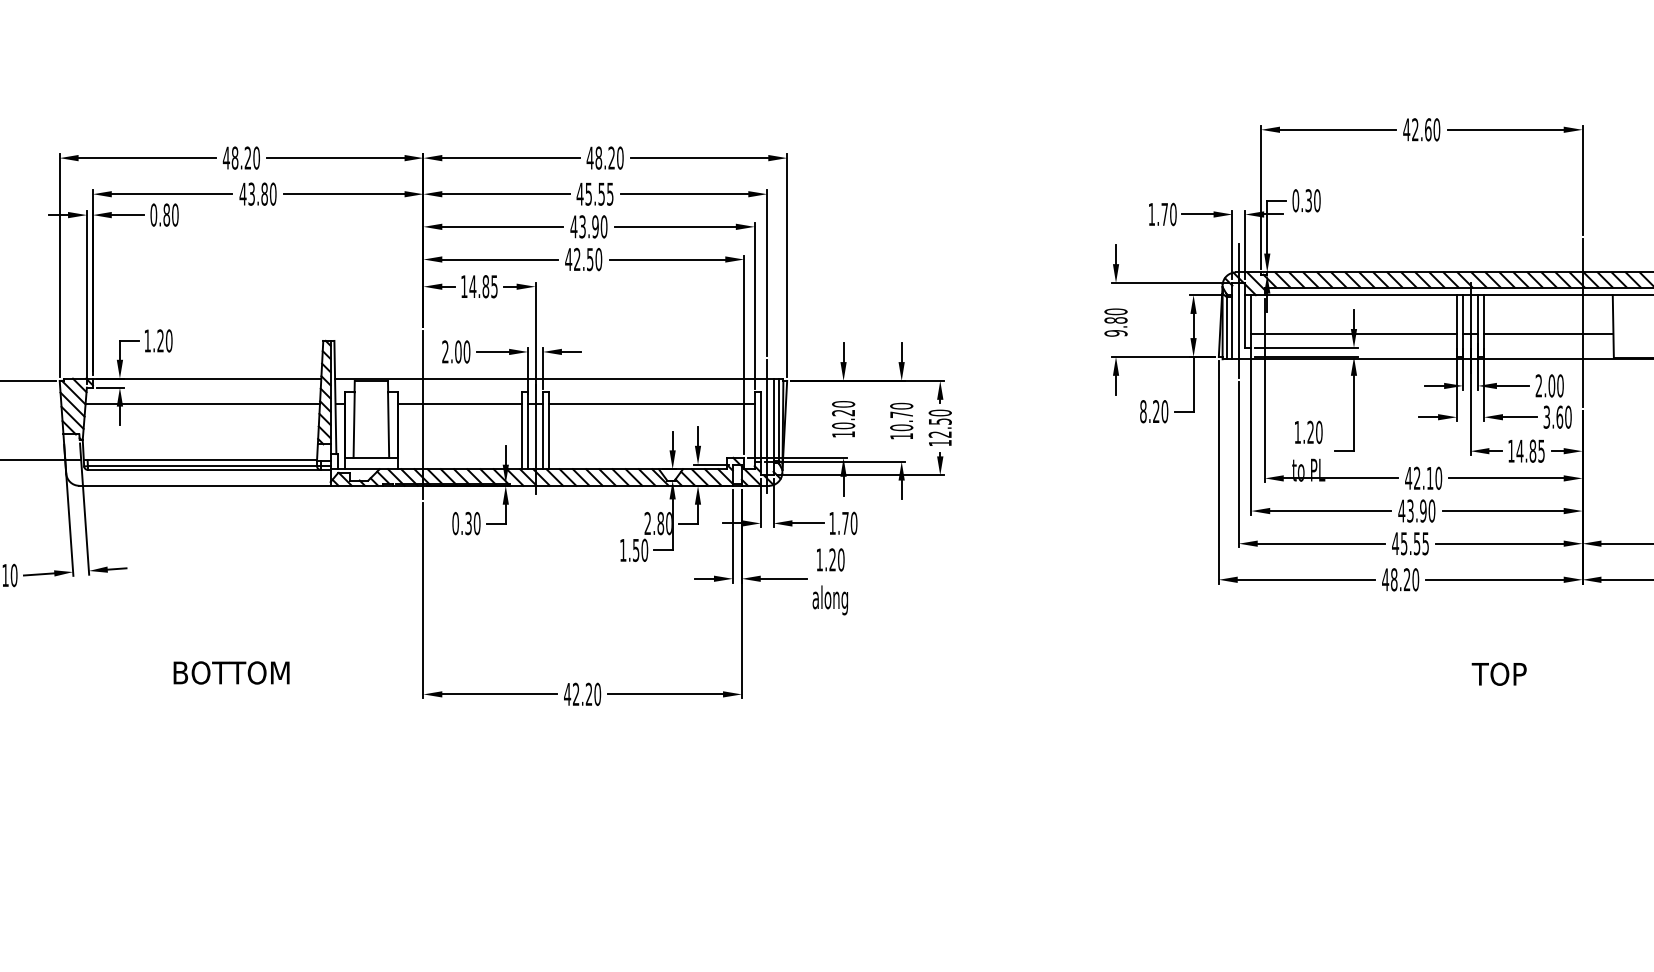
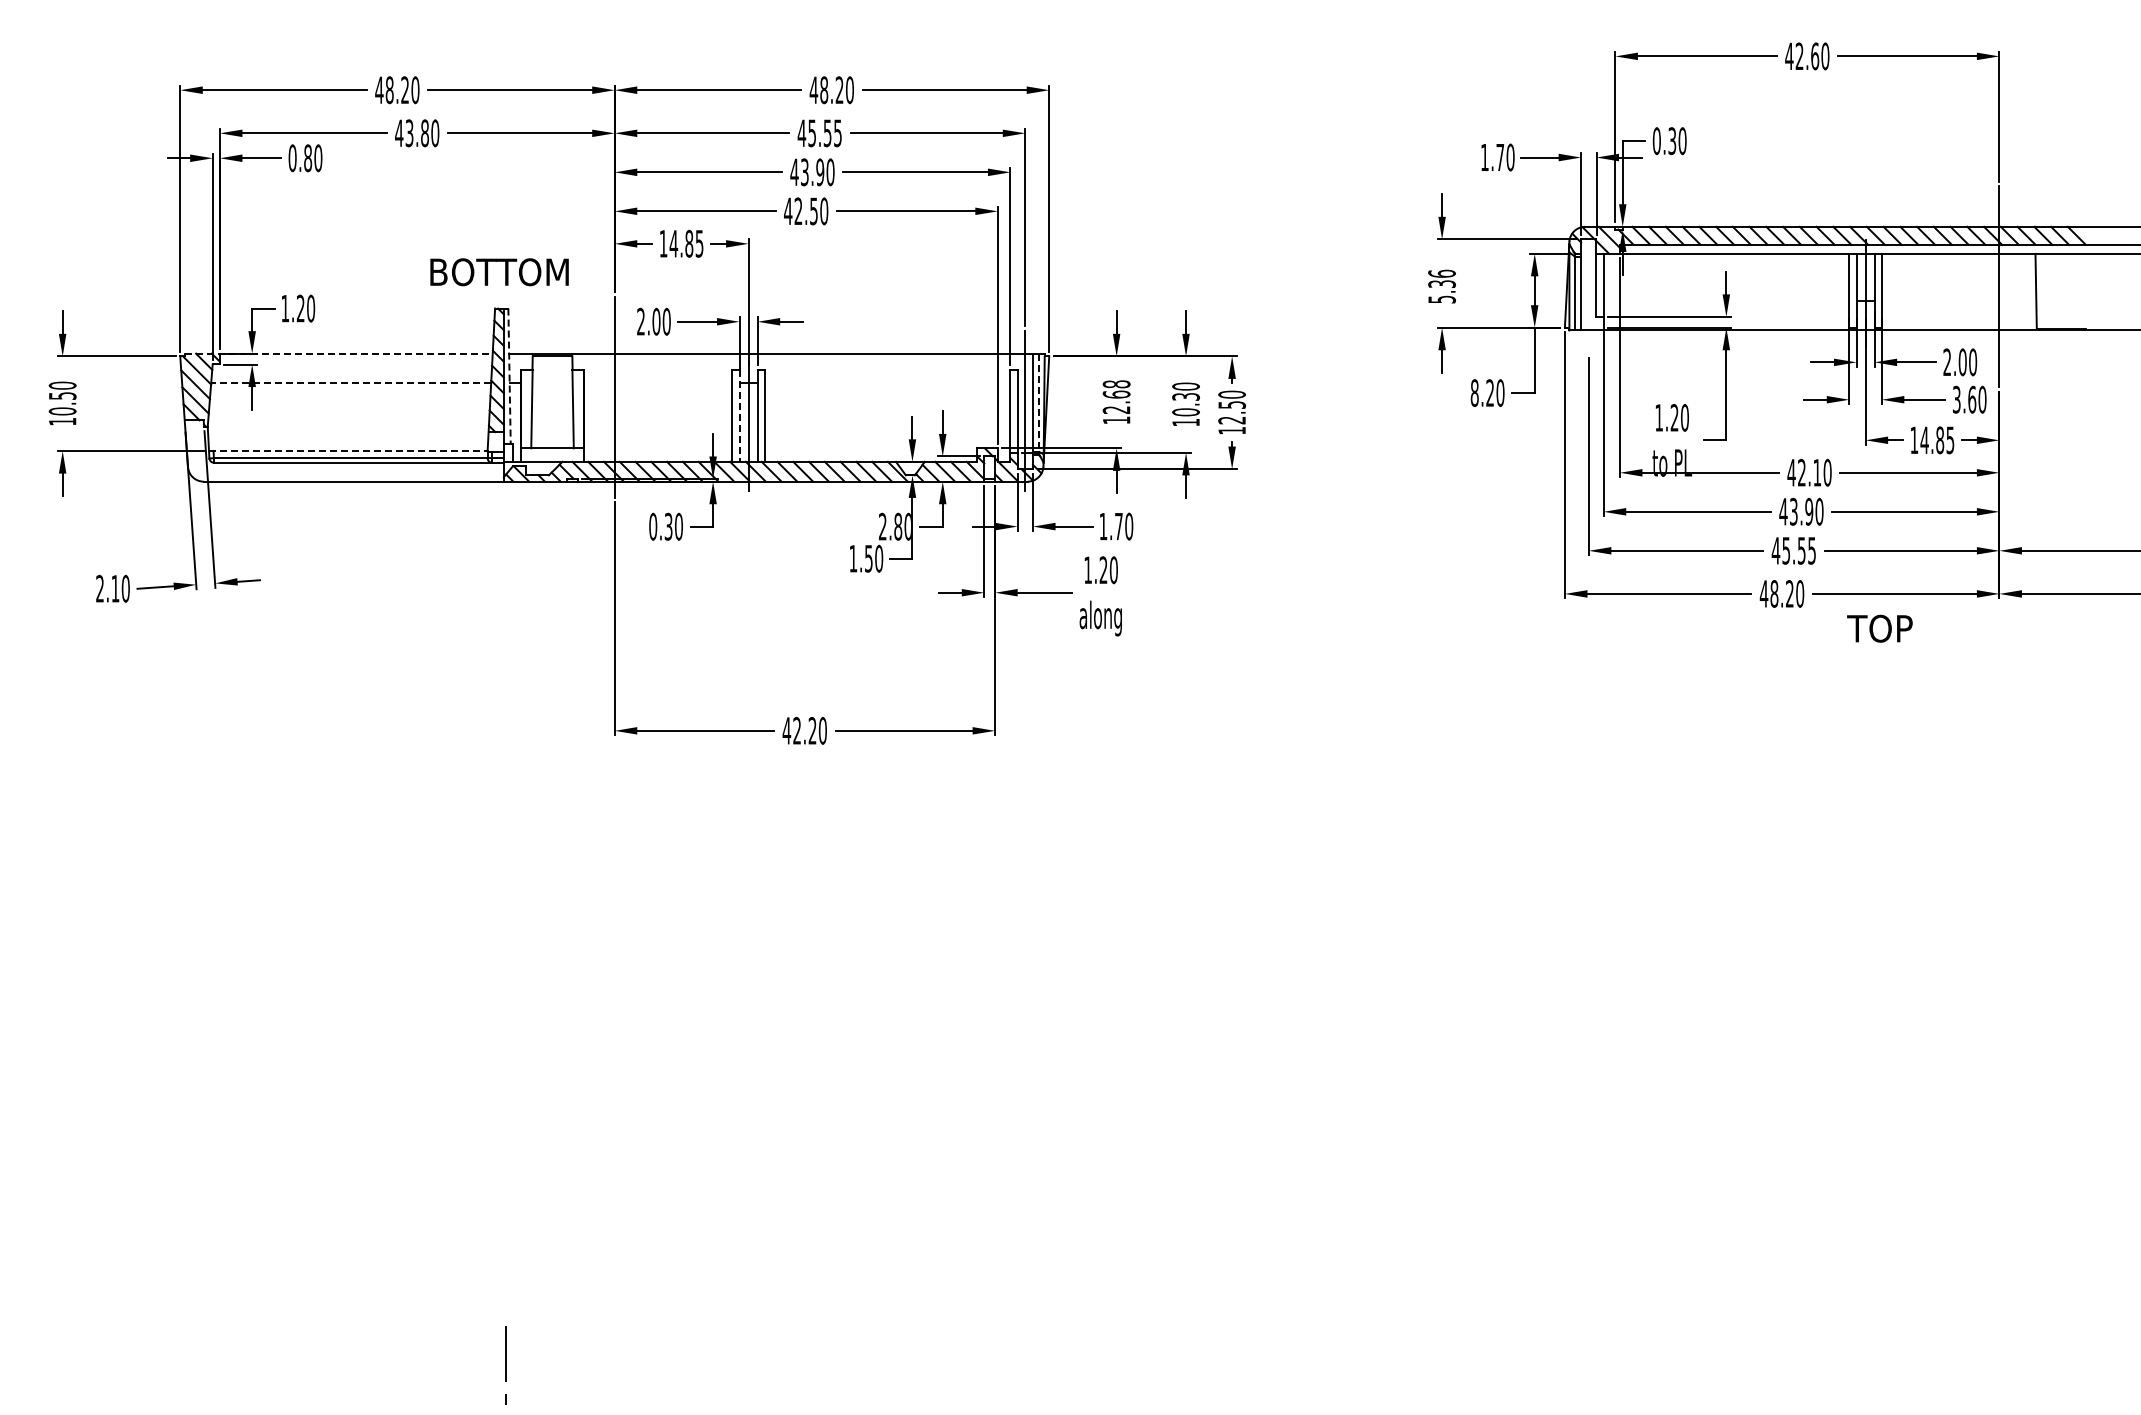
line: (1238, 311) -> (1588, 273), removed
text: (1115, 322) -> (1441, 286), 9.80 -> 5.36
line: (1354, 334) -> (1726, 300), removed
line: (1548, 334) -> (1958, 300), removed
line: (192, 378) -> (338, 353), solid -> dashed
line: (335, 397) -> (509, 376), solid -> dashed
line: (203, 403) -> (351, 383), solid -> dashed
line: (460, 403) -> (658, 383), removed
line: (651, 403) -> (887, 383), removed
text: (901, 414) -> (1185, 396), 10.70 -> 10.30
text: (843, 415) -> (1116, 397), 10.20 -> 12.68
line: (779, 421) -> (1039, 404), solid -> dashed
line: (527, 430) -> (739, 415), solid -> dashed
line: (200, 460) -> (348, 451), solid -> dashed
text: (231, 673) -> (499, 272), moved
text: (1498, 674) -> (1879, 628), moved

